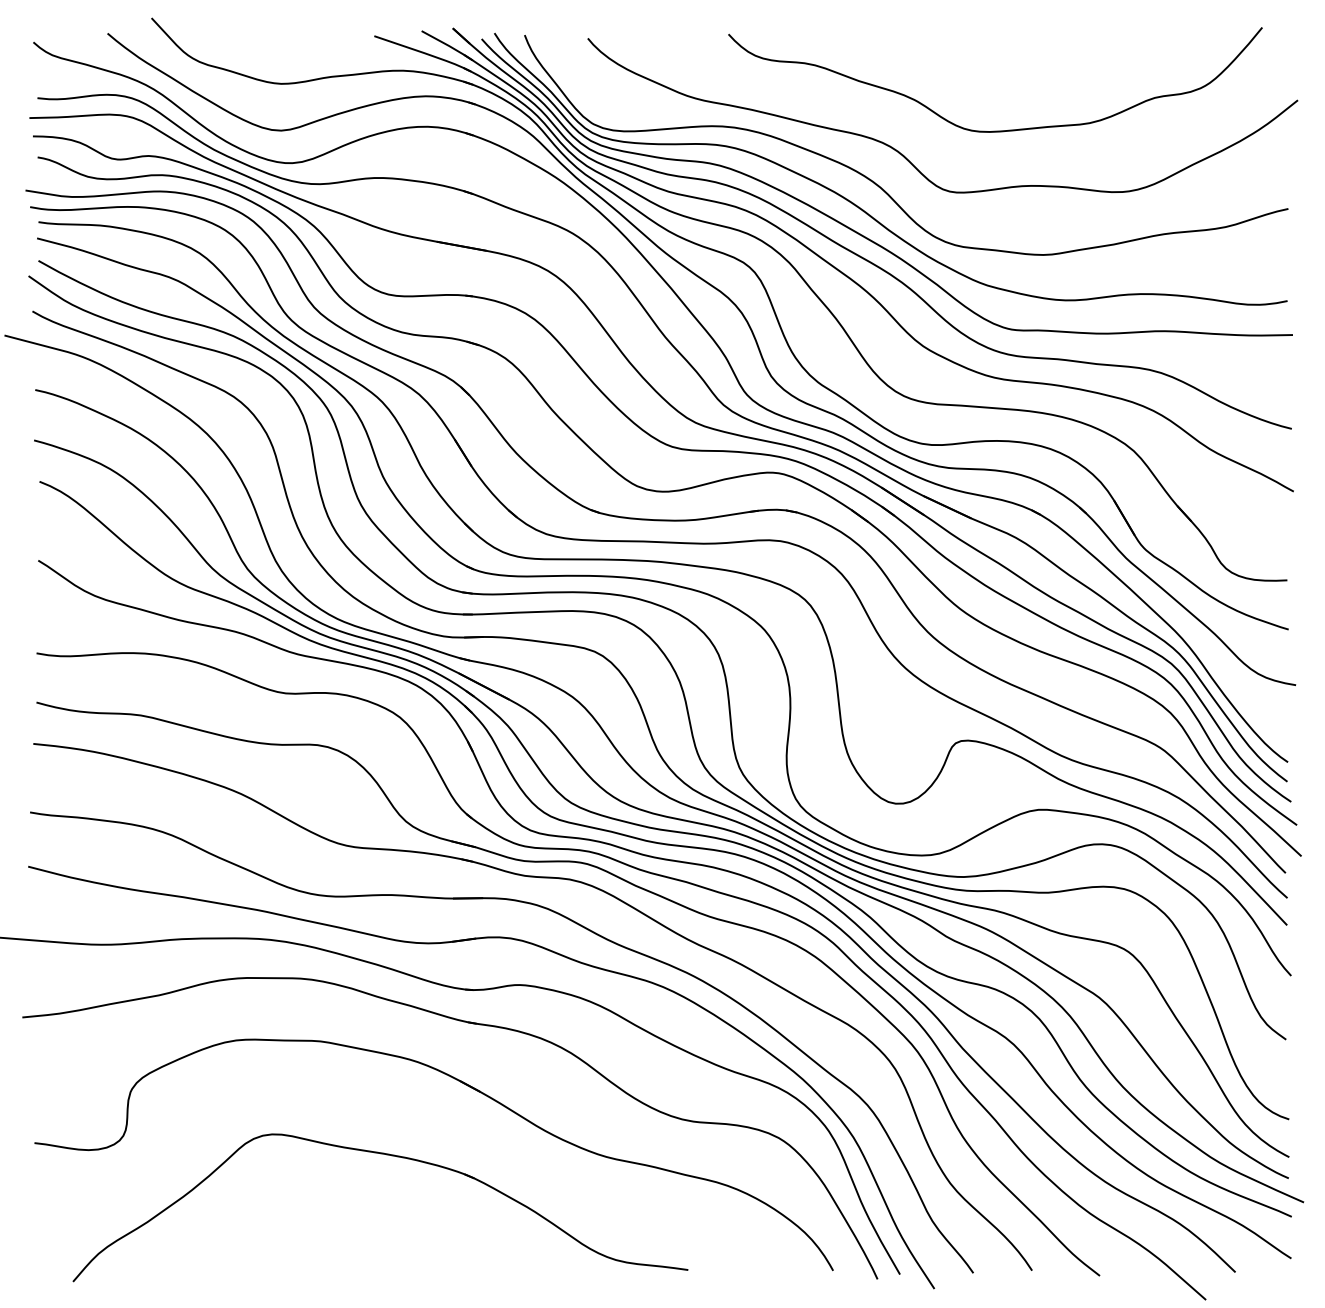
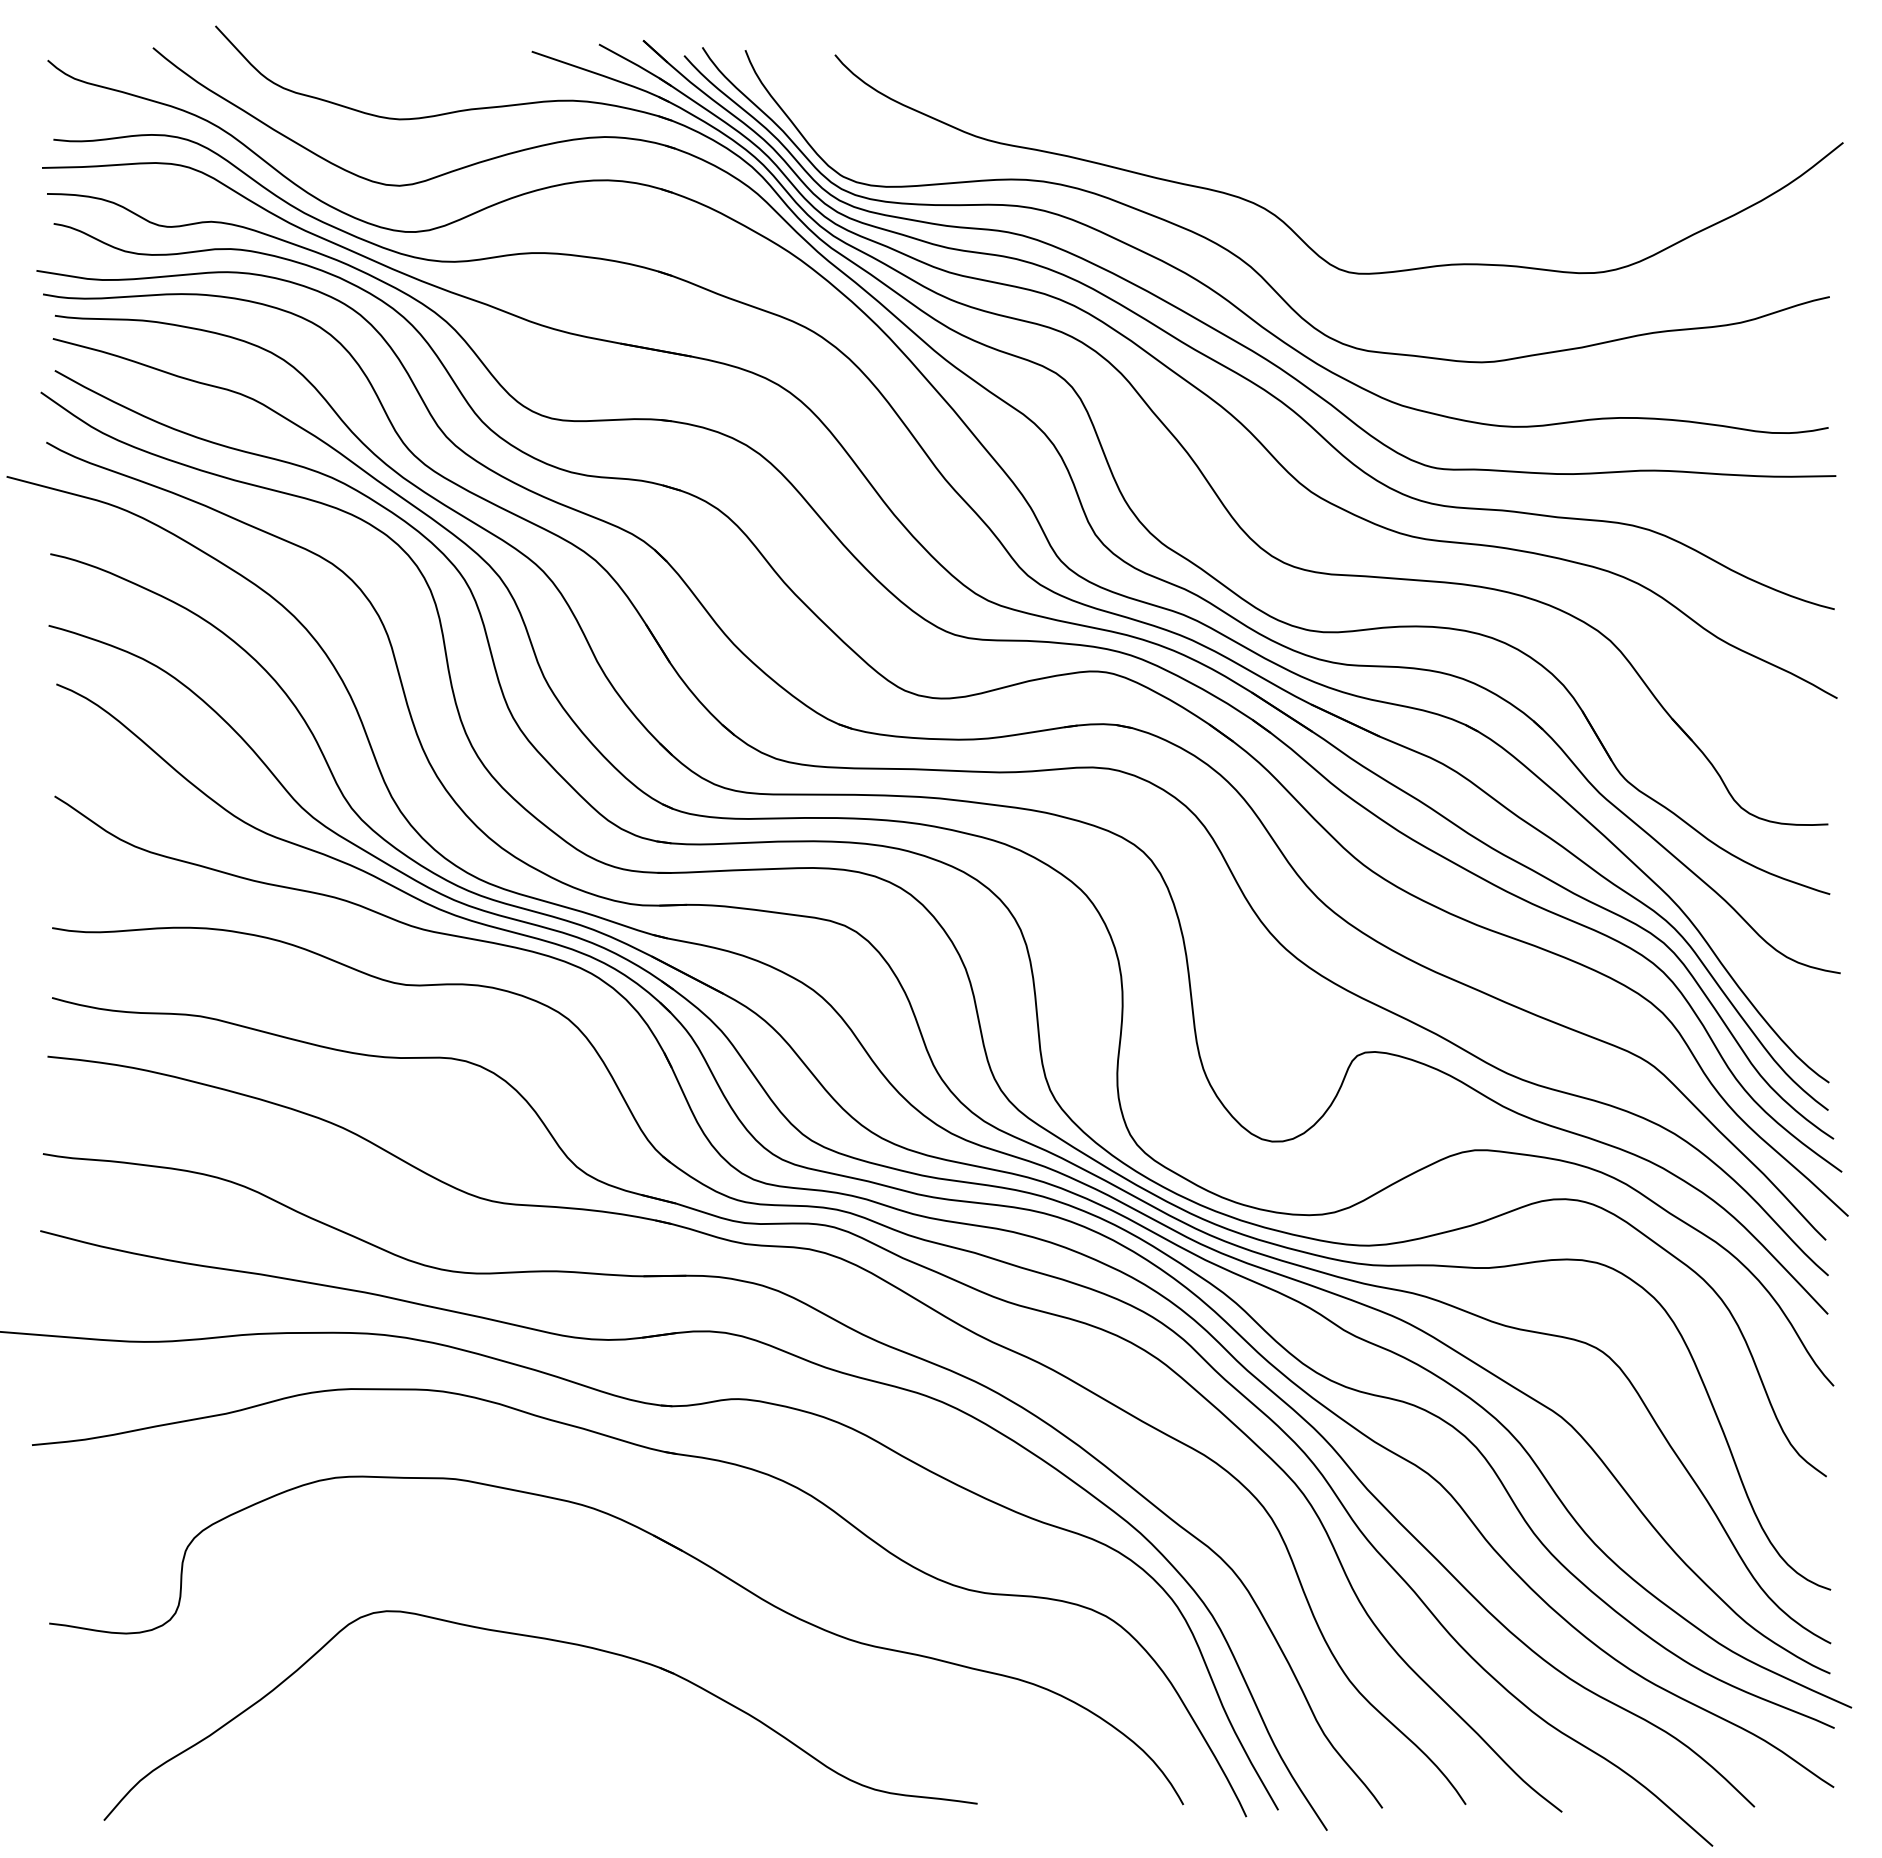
curve: (1002, 130) -> (1423, 185), removed

